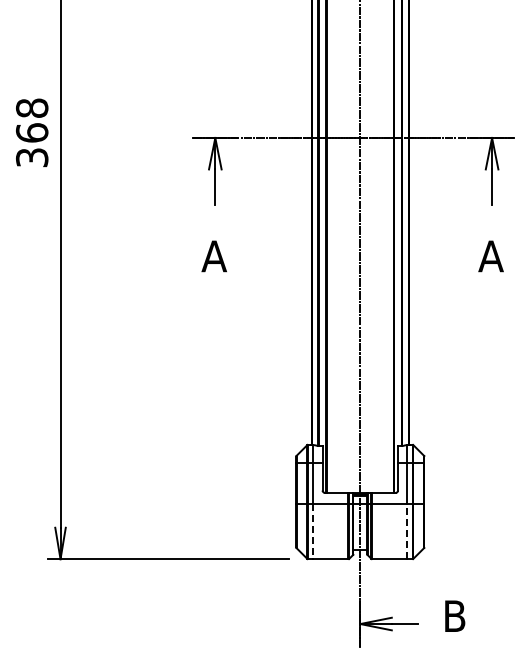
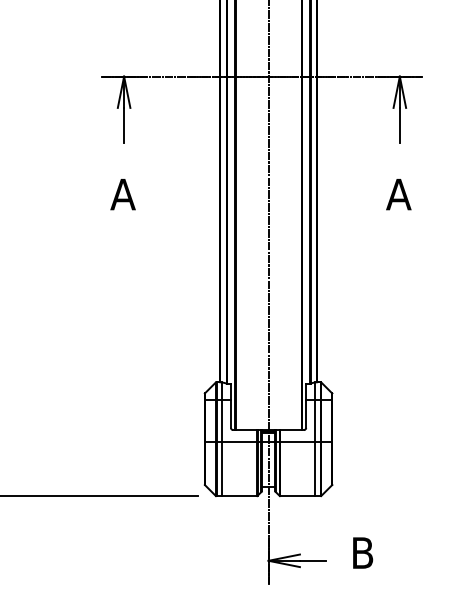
line: (407, 531) -> (315, 468), dashed -> solid
line: (313, 532) -> (221, 469), dashed -> solid

